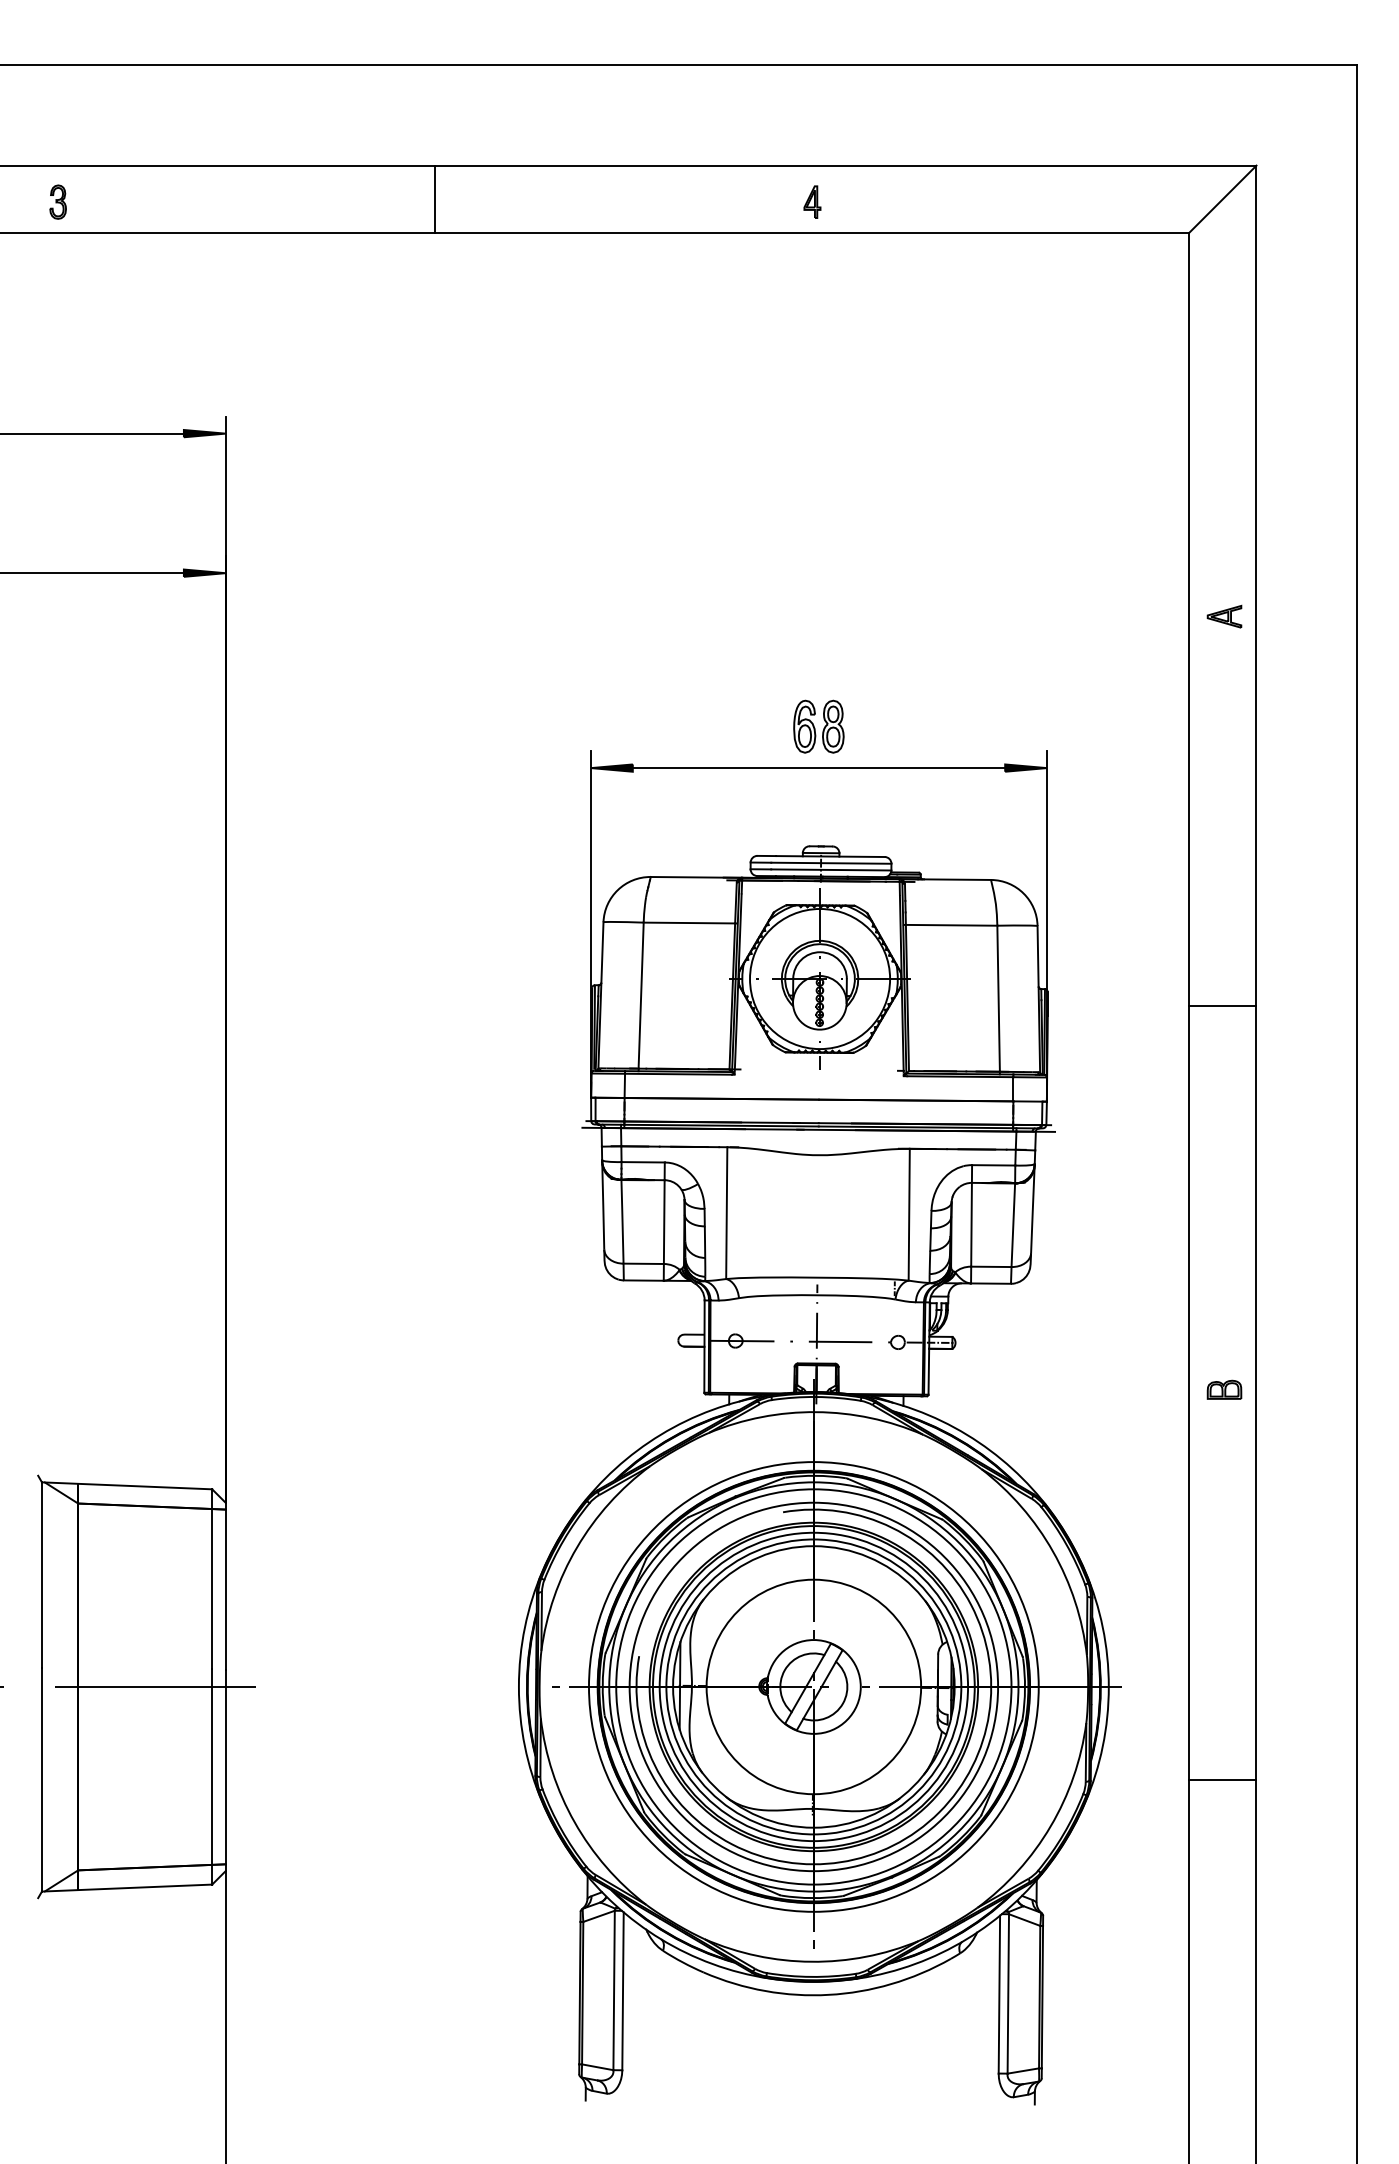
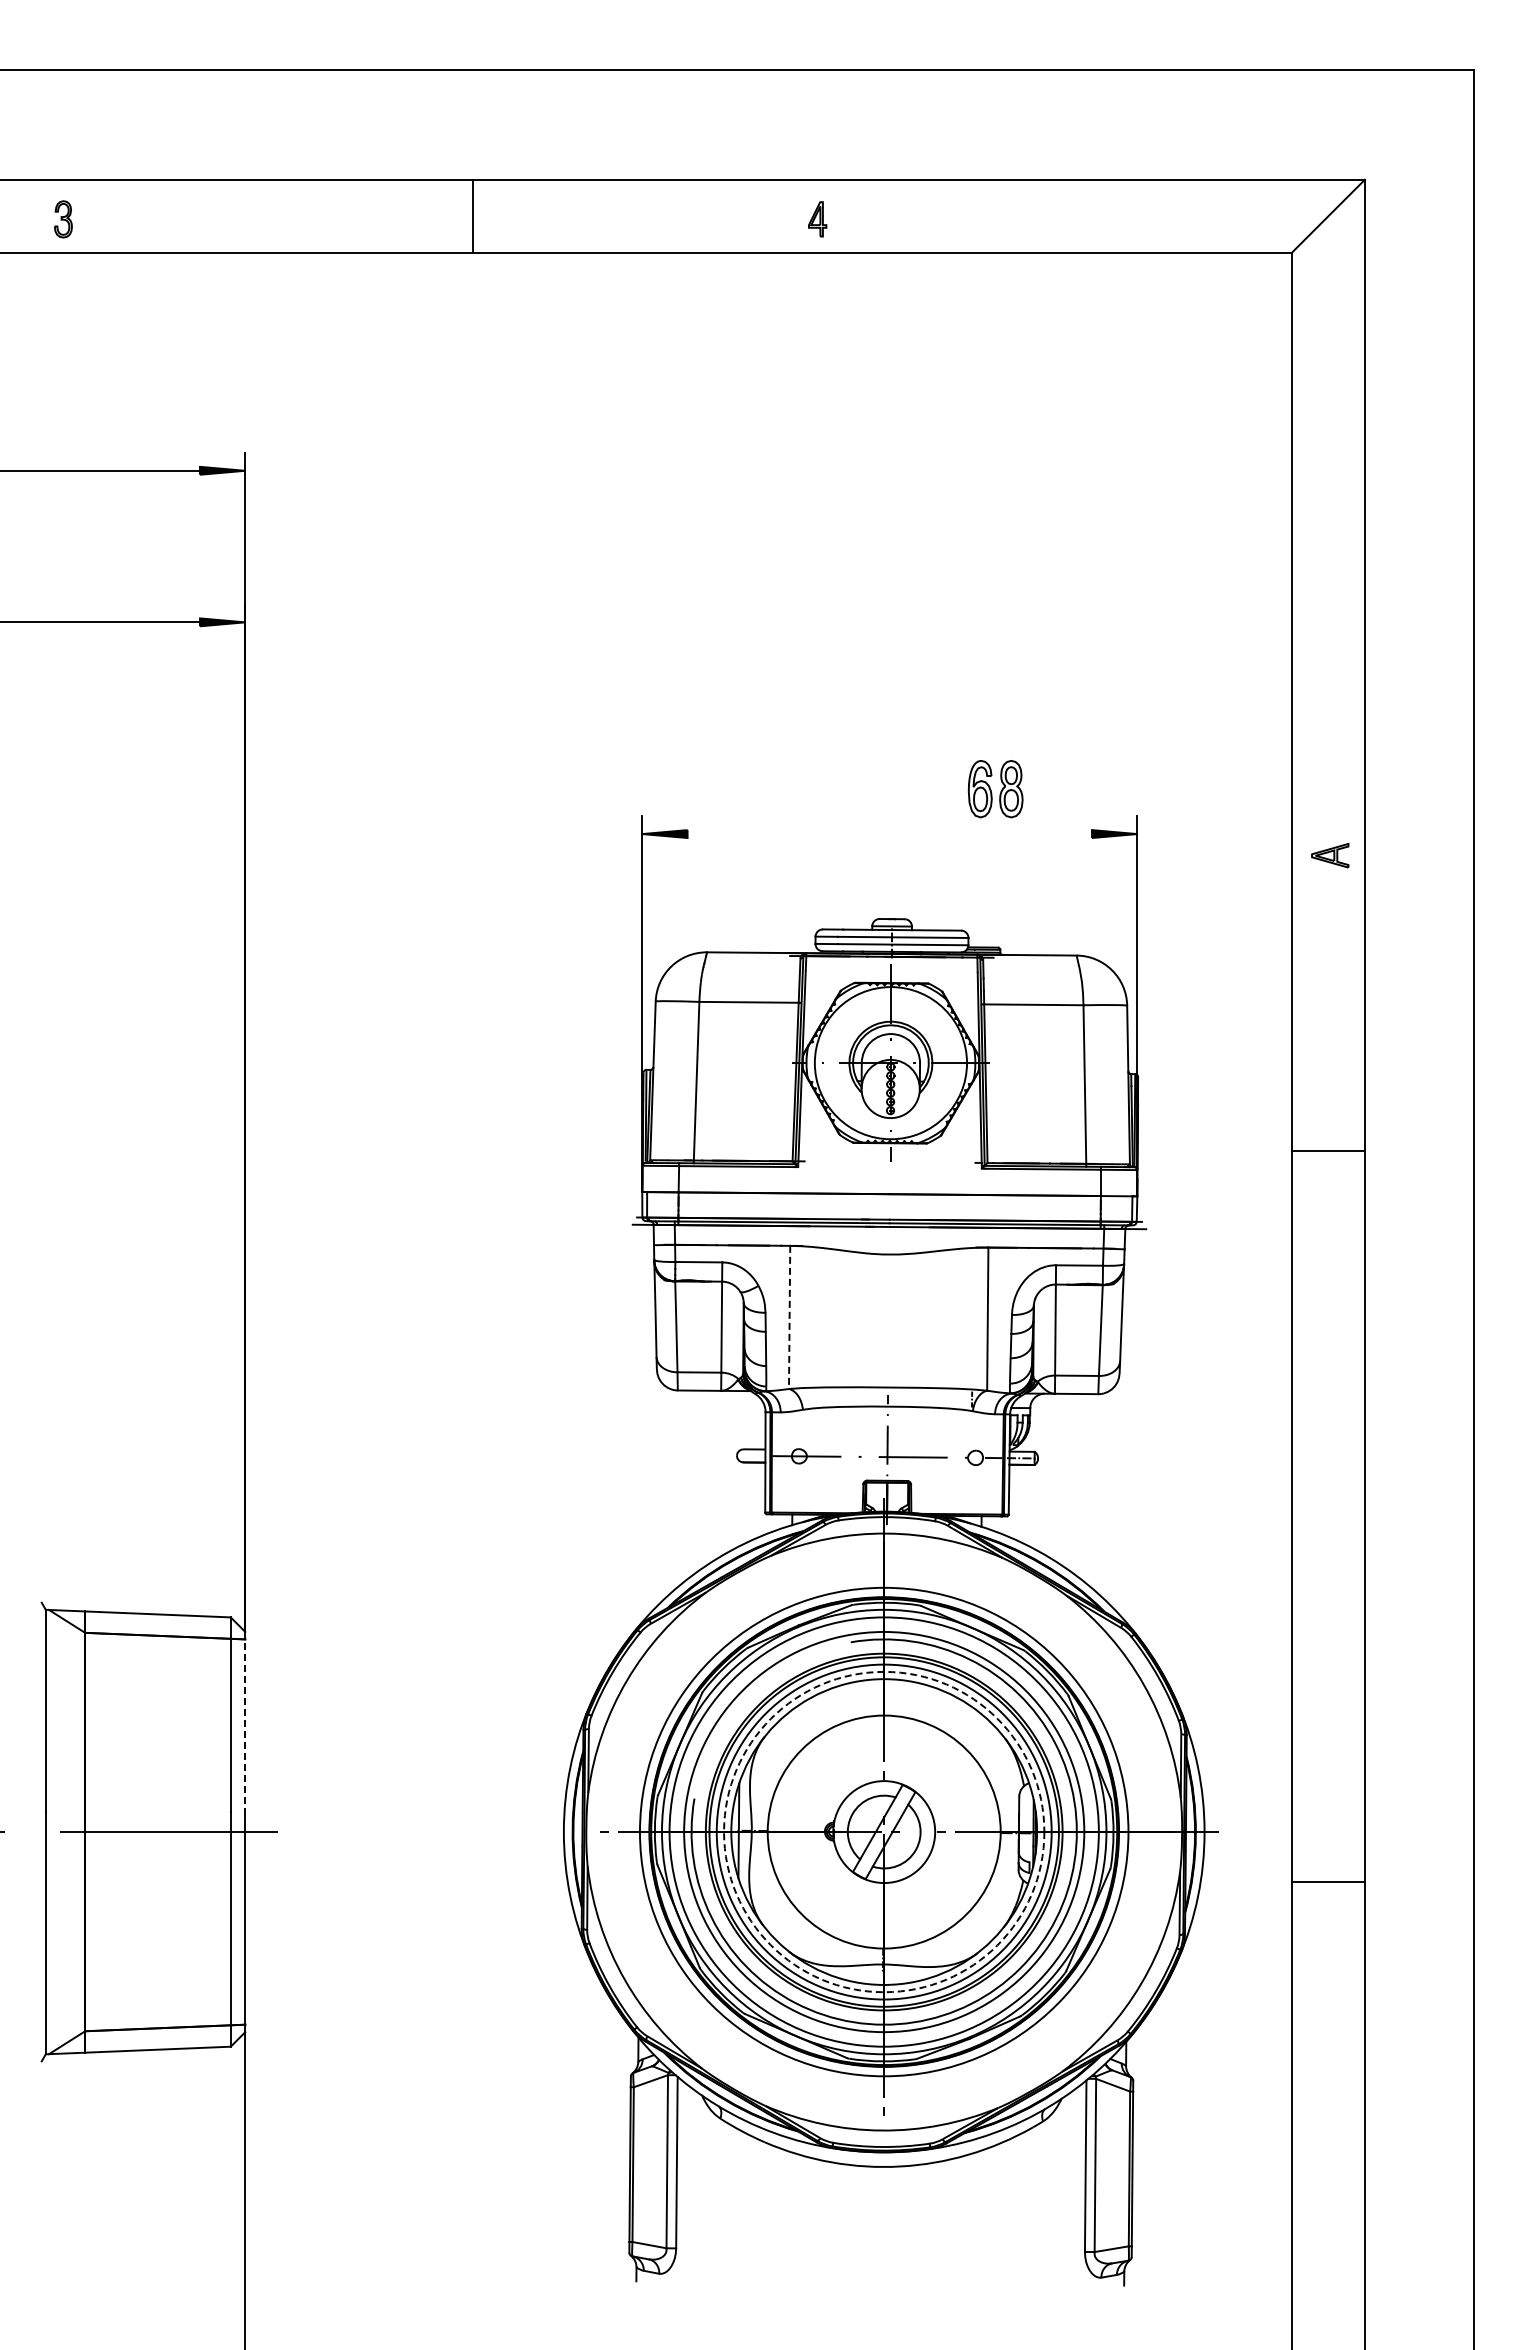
part: (812, 202) -> (817, 219), moved
part: (1224, 616) -> (1330, 855), moved
part: (818, 727) -> (995, 789), moved
line: (818, 768) -> (889, 834), removed
line: (1222, 1006) -> (1328, 1150), moved
line: (726, 1213) -> (789, 1317), solid -> dashed
part: (1224, 1389) -> (1330, 1509), removed
line: (225, 1586) -> (245, 1722), solid -> dashed
circle: (814, 1686) -> (884, 1831), solid -> dashed
line: (1222, 1780) -> (1328, 1882), moved

